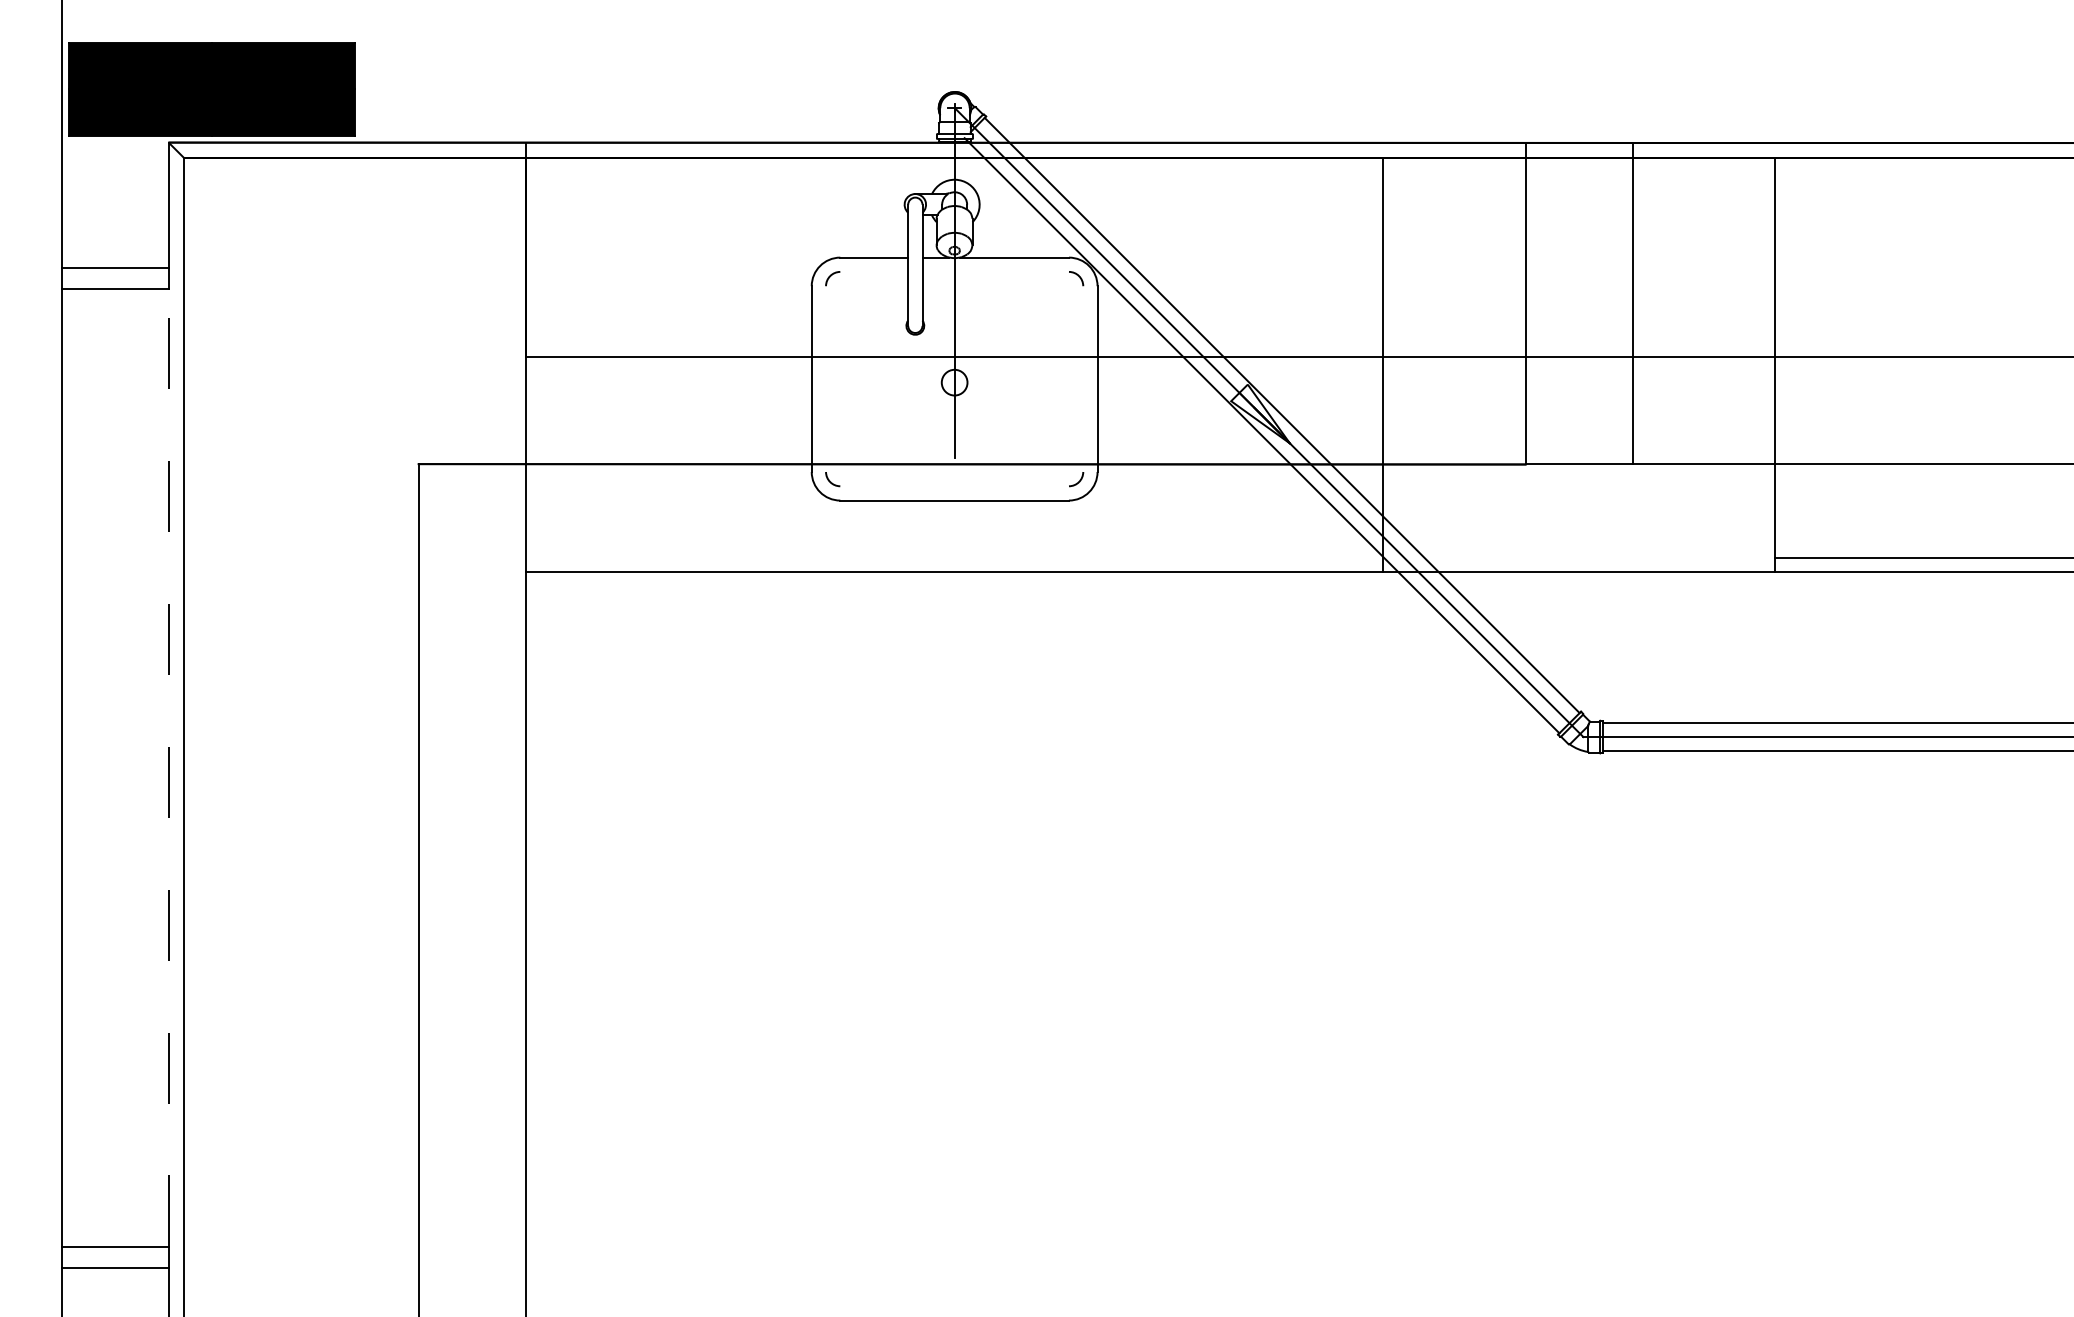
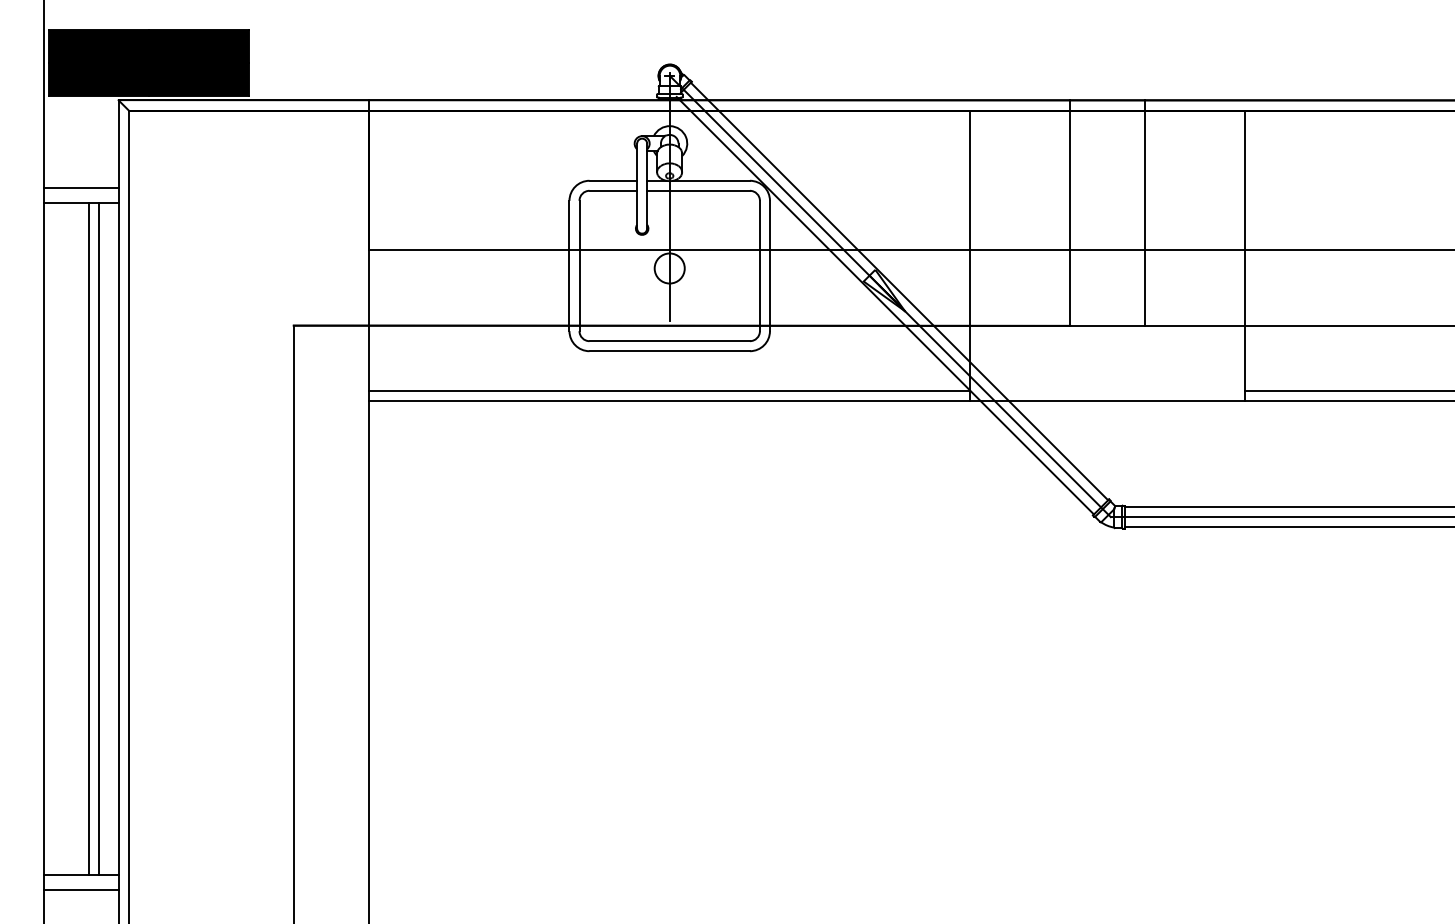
line: (874, 271) -> (613, 190), added
line: (995, 271) -> (698, 190), added
line: (826, 378) -> (579, 265), added
line: (1083, 378) -> (760, 265), added
circle: (954, 382) -> (669, 268), size x1.67
line: (954, 486) -> (669, 341), added
line: (954, 557) -> (669, 391), added
line: (126, 767) -> (88, 538), added
line: (140, 767) -> (98, 538), added
line: (169, 768) -> (118, 539), dashed -> solid

